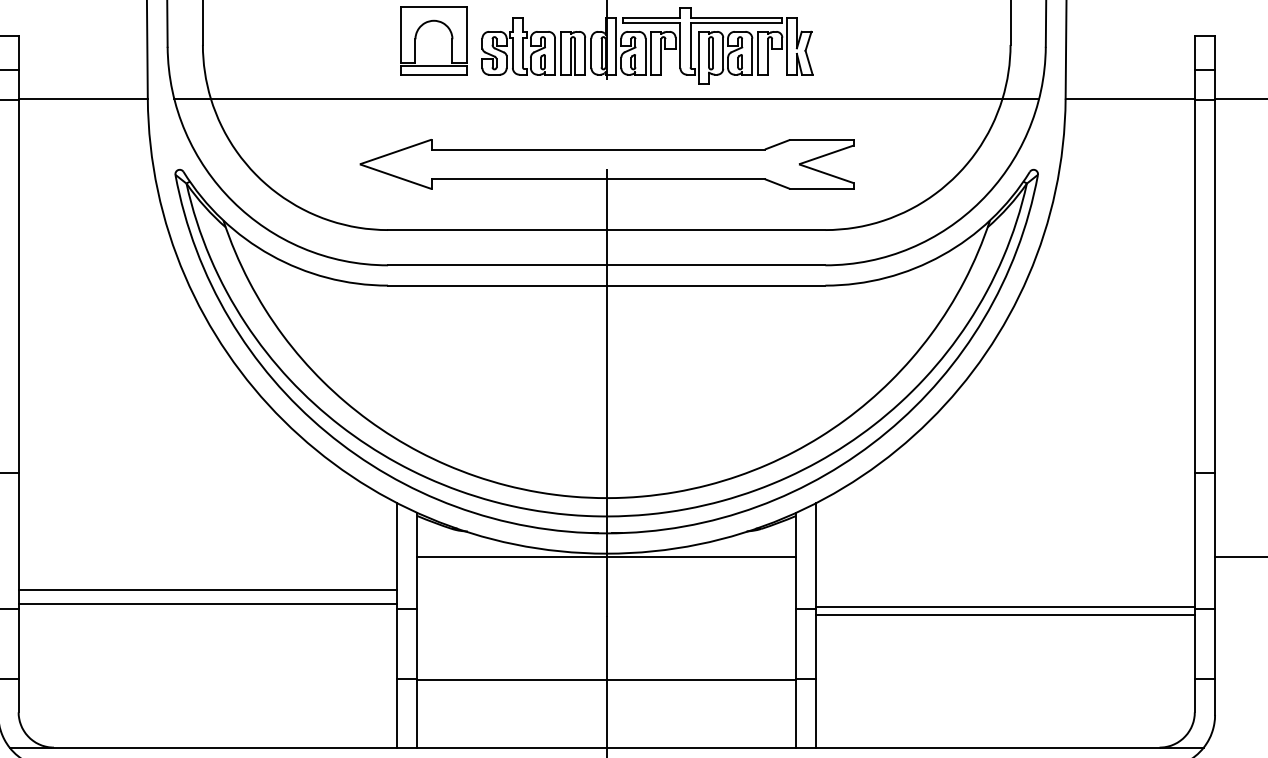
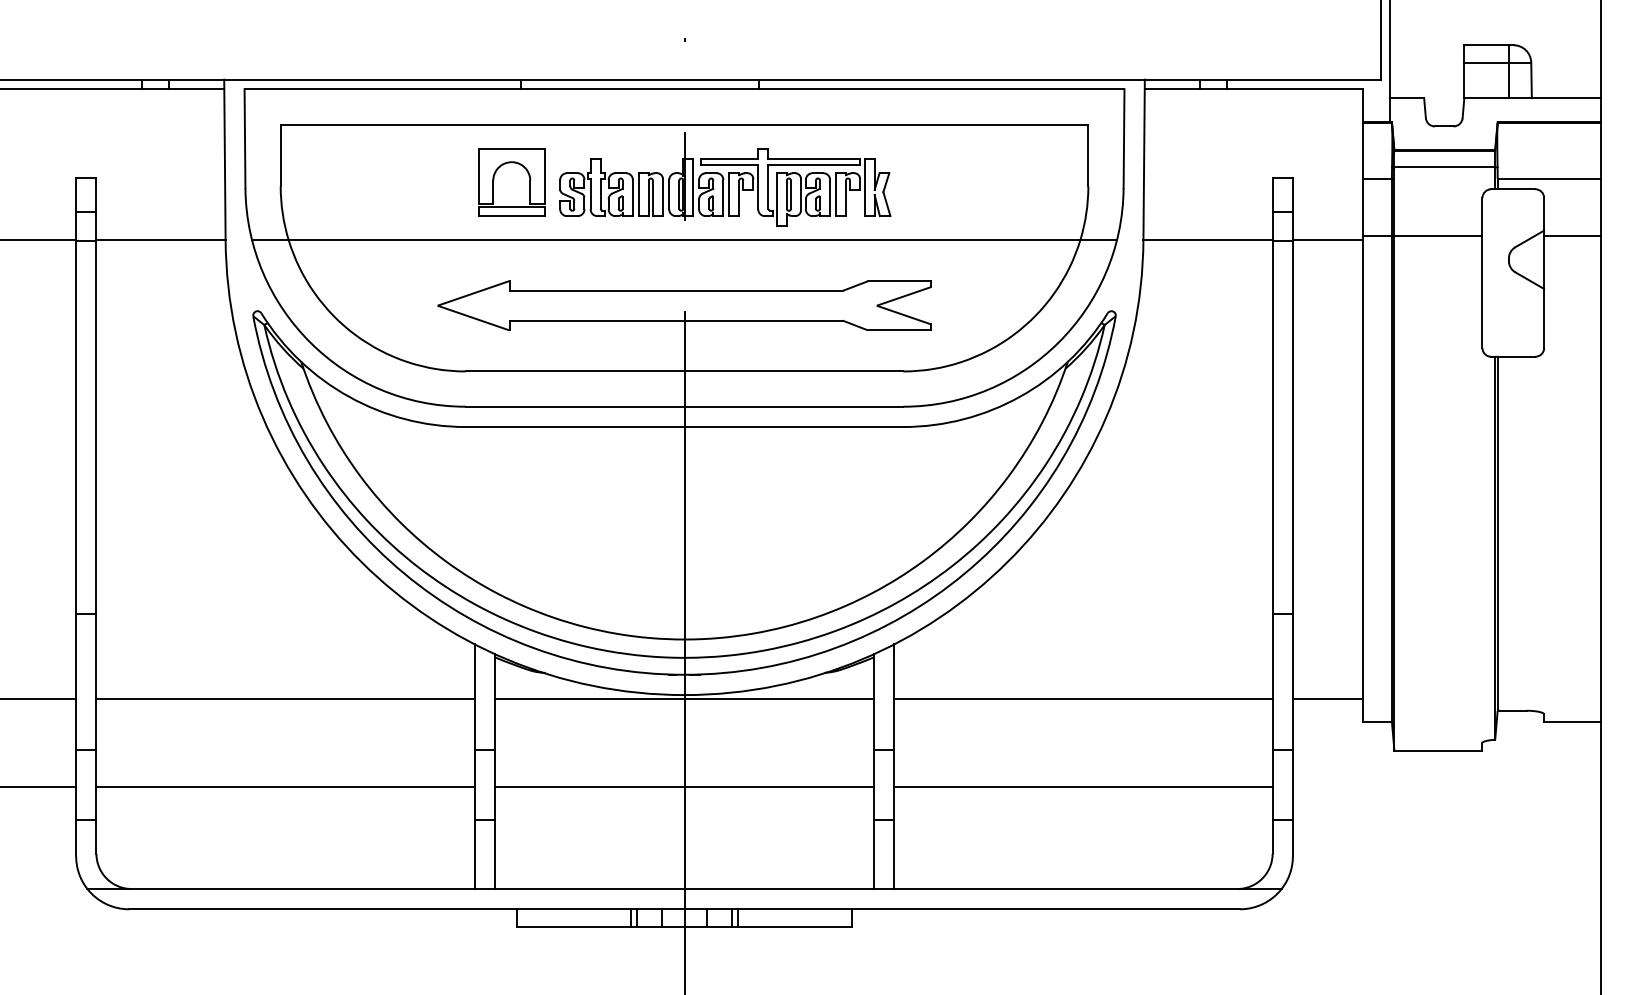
line: (207, 590) -> (285, 698), moved
line: (207, 604) -> (285, 786), moved
line: (1005, 607) -> (1083, 698), moved
line: (1005, 615) -> (1083, 786), moved
line: (606, 680) -> (684, 786), moved

